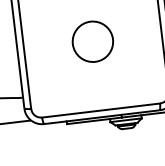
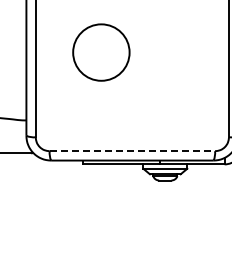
circle: (93, 41) -> (101, 52), moved
line: (101, 110) -> (132, 151), solid -> dashed

